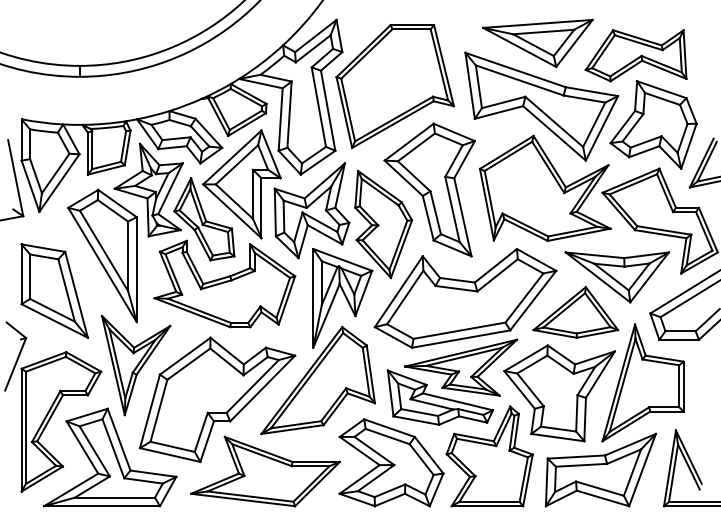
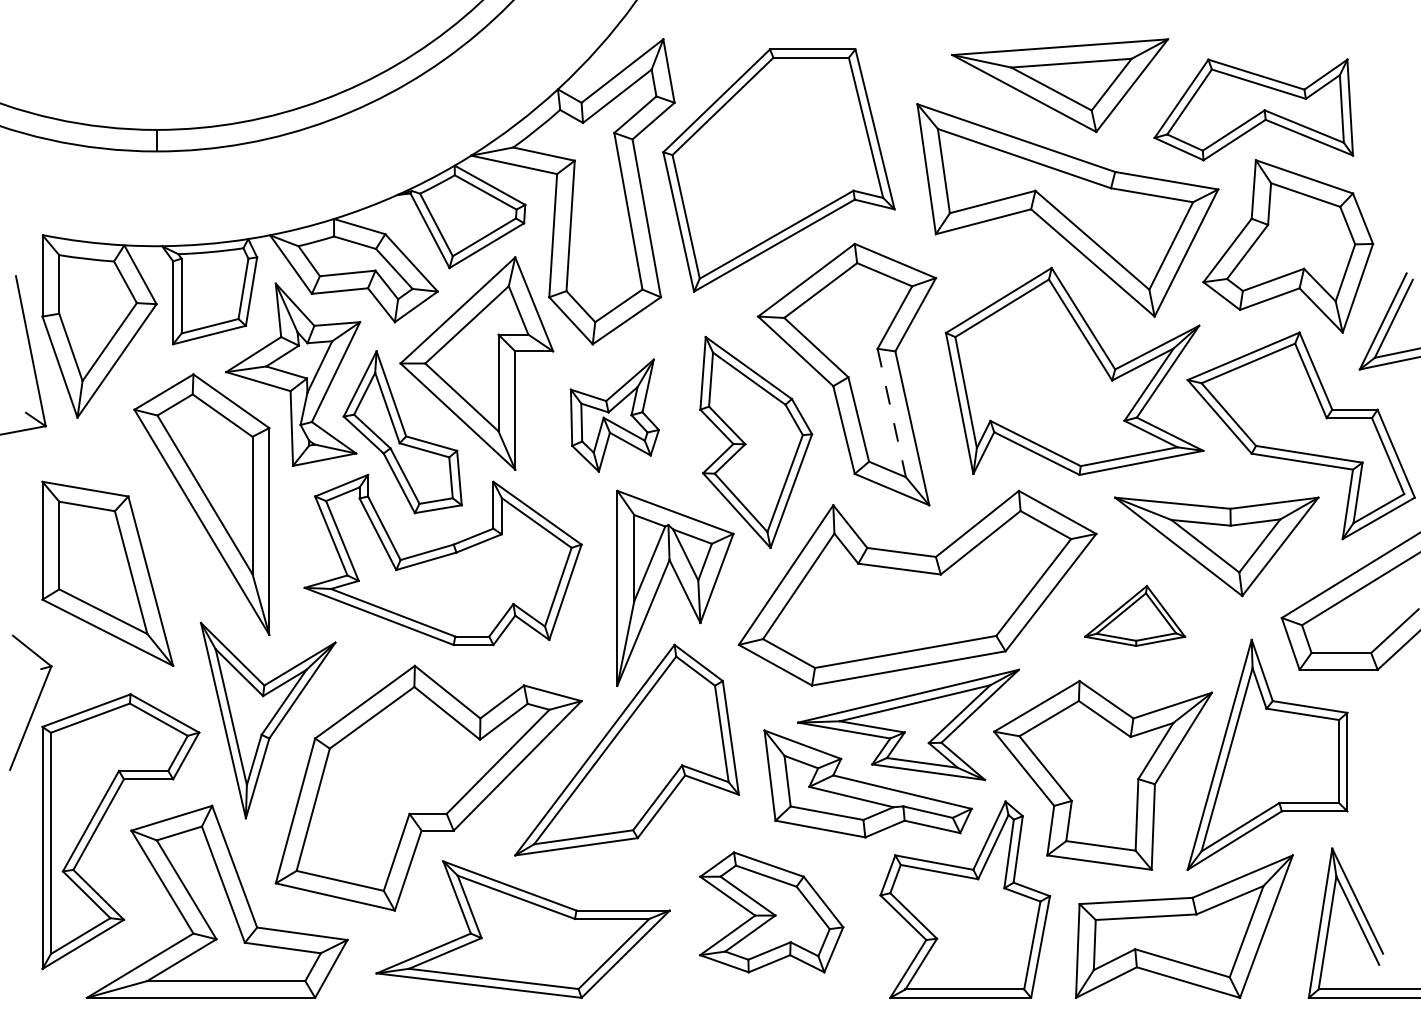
part: (311, 210) -> (613, 414), size x0.6
line: (452, 210) -> (891, 414), solid -> dashed
part: (575, 312) -> (1134, 616), size x0.6
part: (391, 462) -> (771, 911), size x0.7

